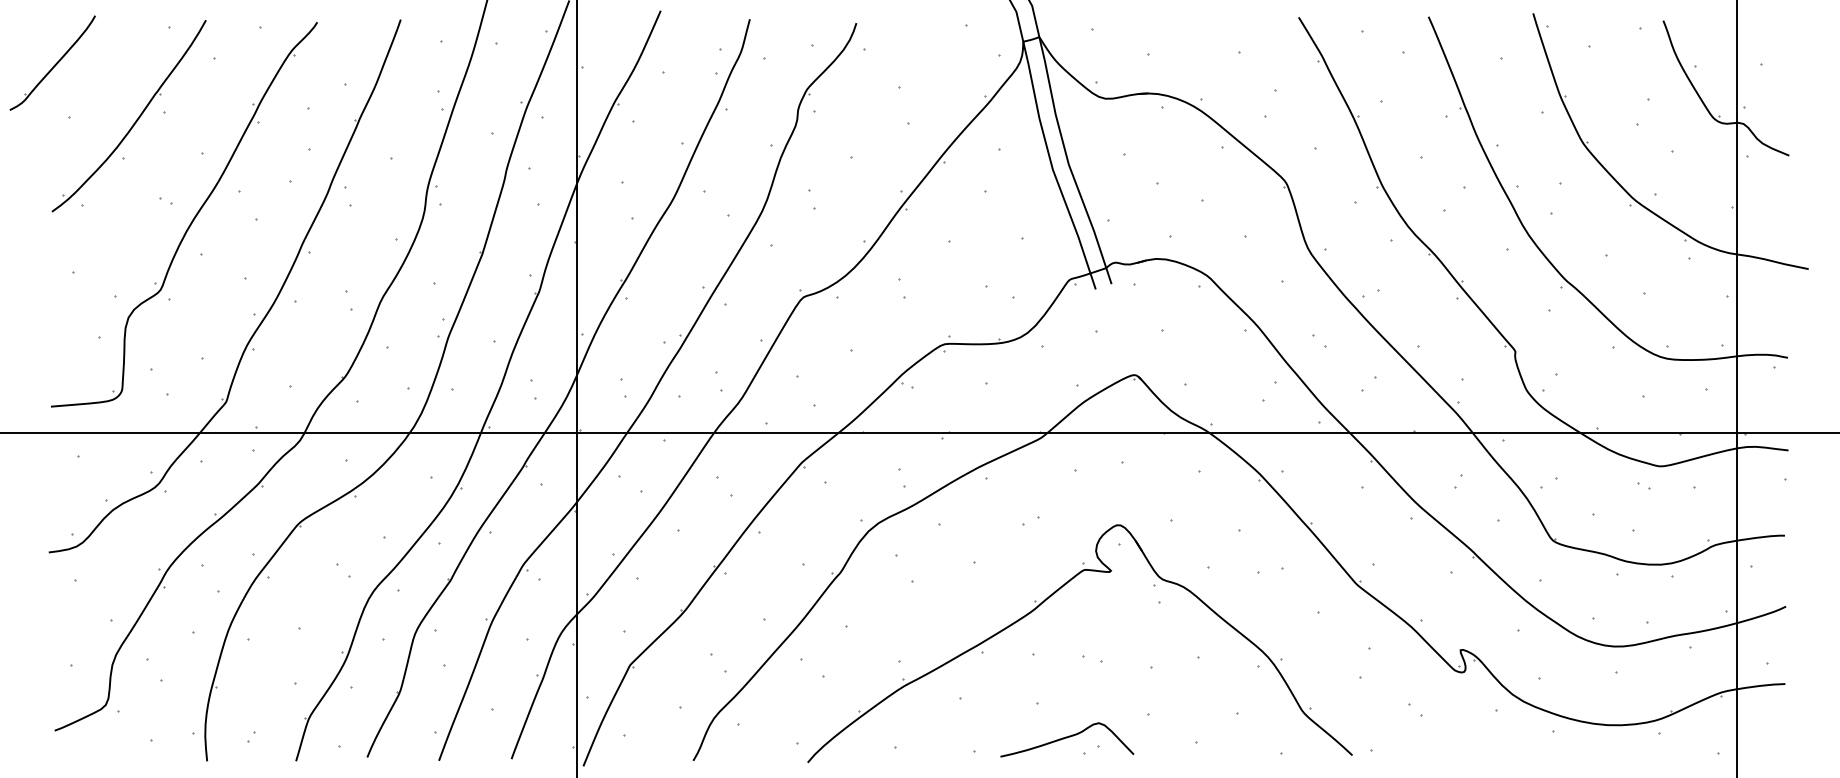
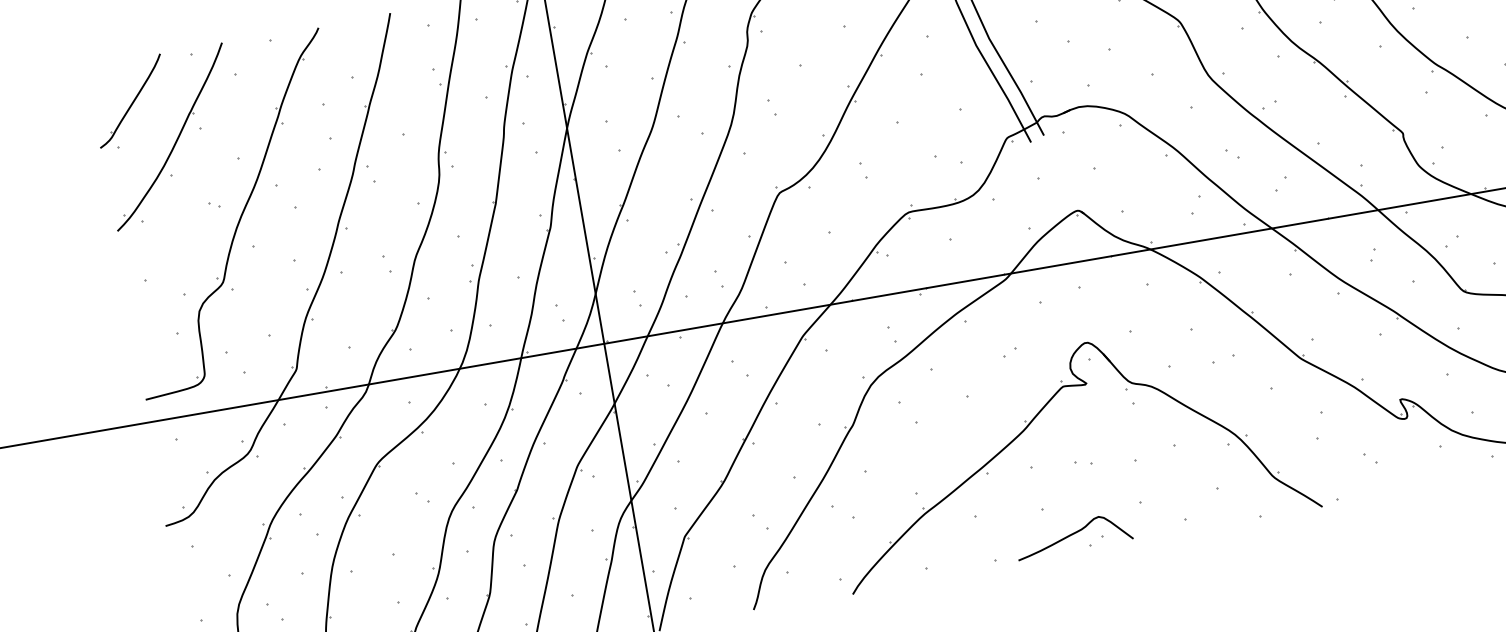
part: (52, 62) -> (130, 100), moved

